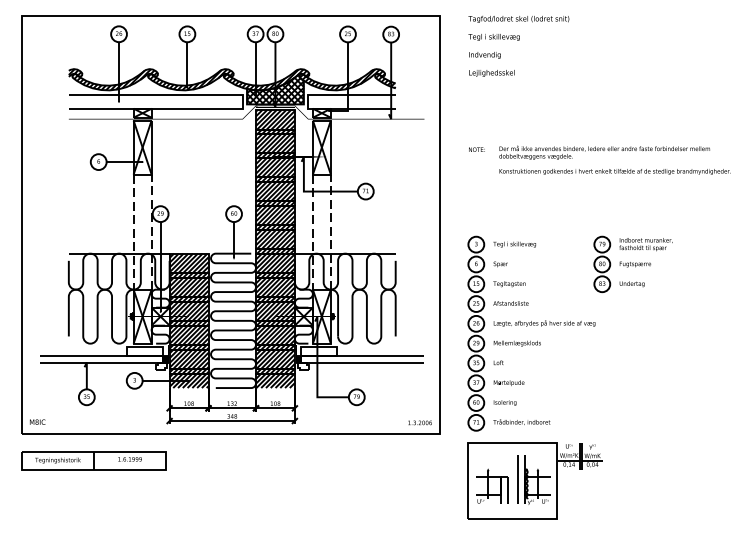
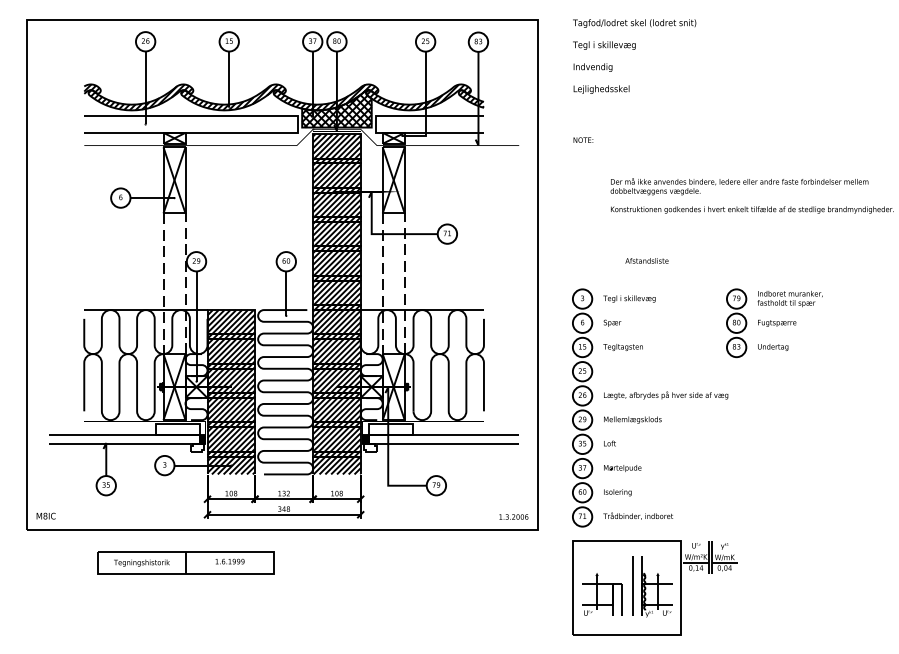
text: (476, 149) -> (582, 139), moved
text: (510, 303) -> (646, 260), moved
part: (93, 460) -> (185, 563), moved

